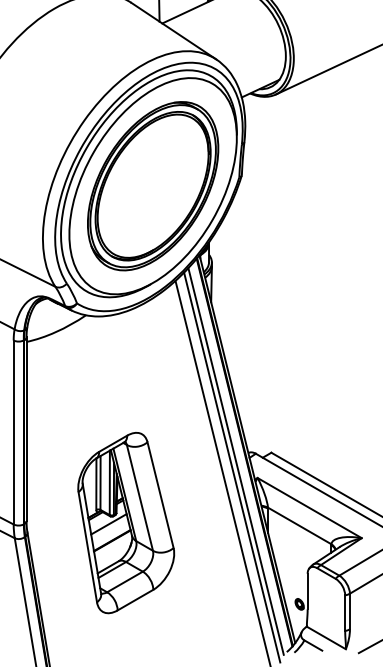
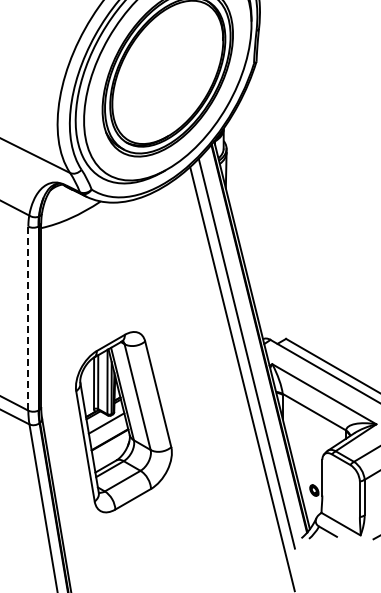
line: (13, 432) -> (28, 318), solid -> dashed
line: (235, 461) -> (250, 347), removed
part: (126, 523) -> (124, 422), moved

